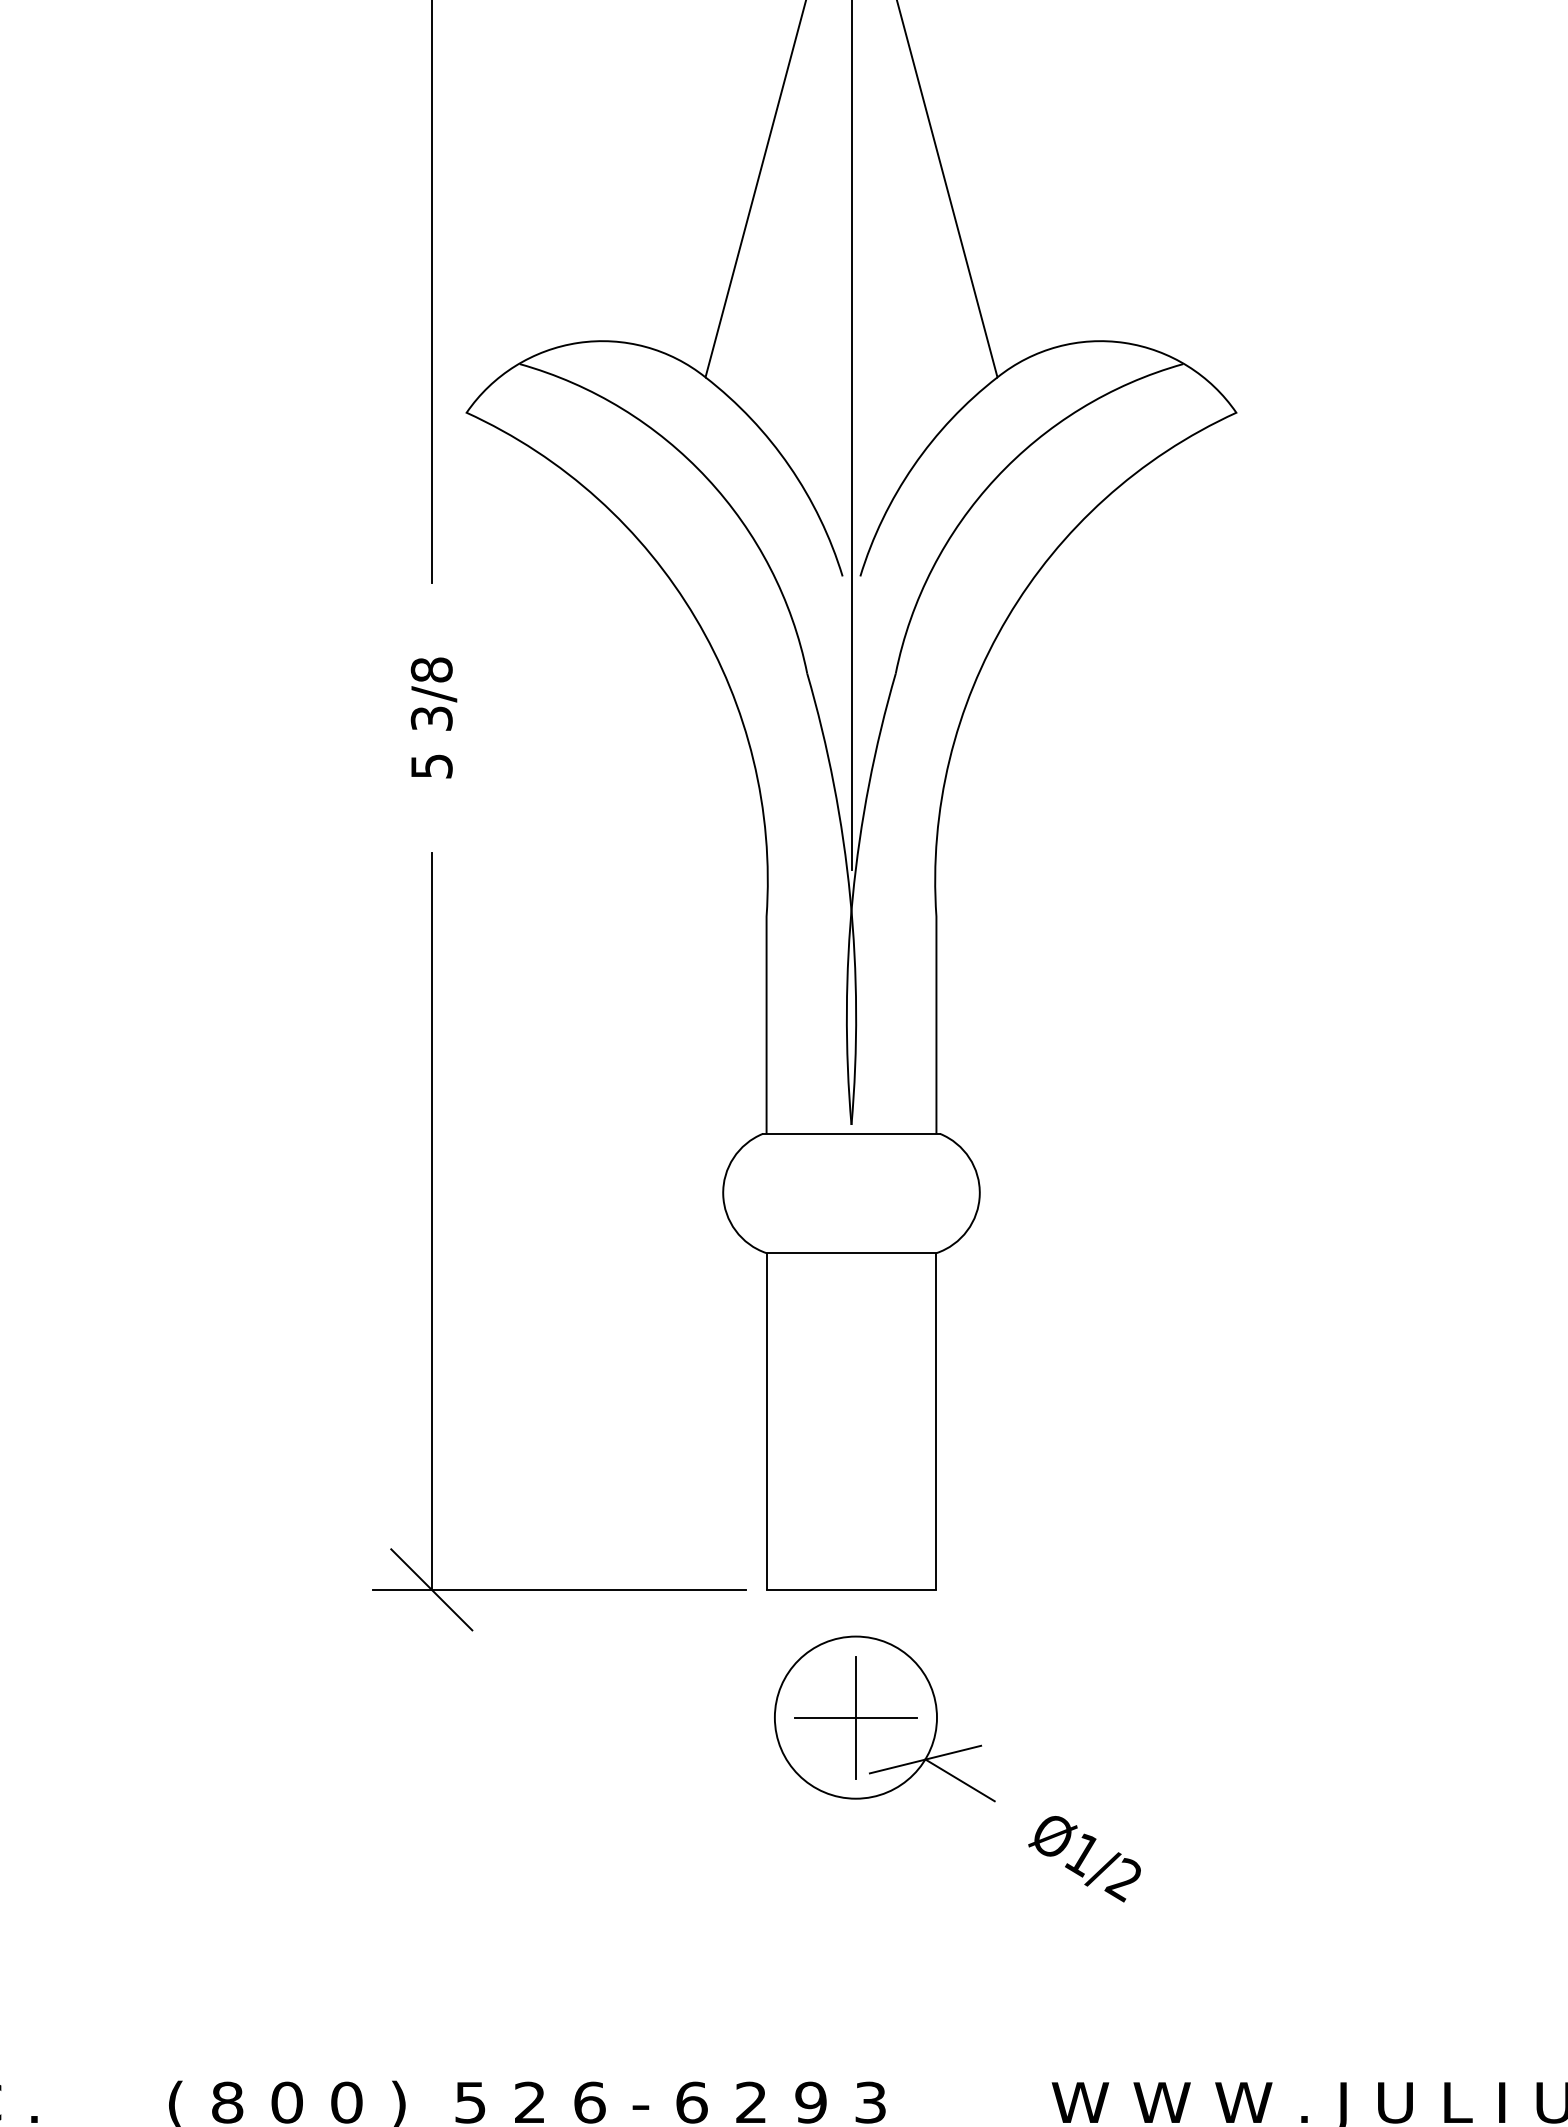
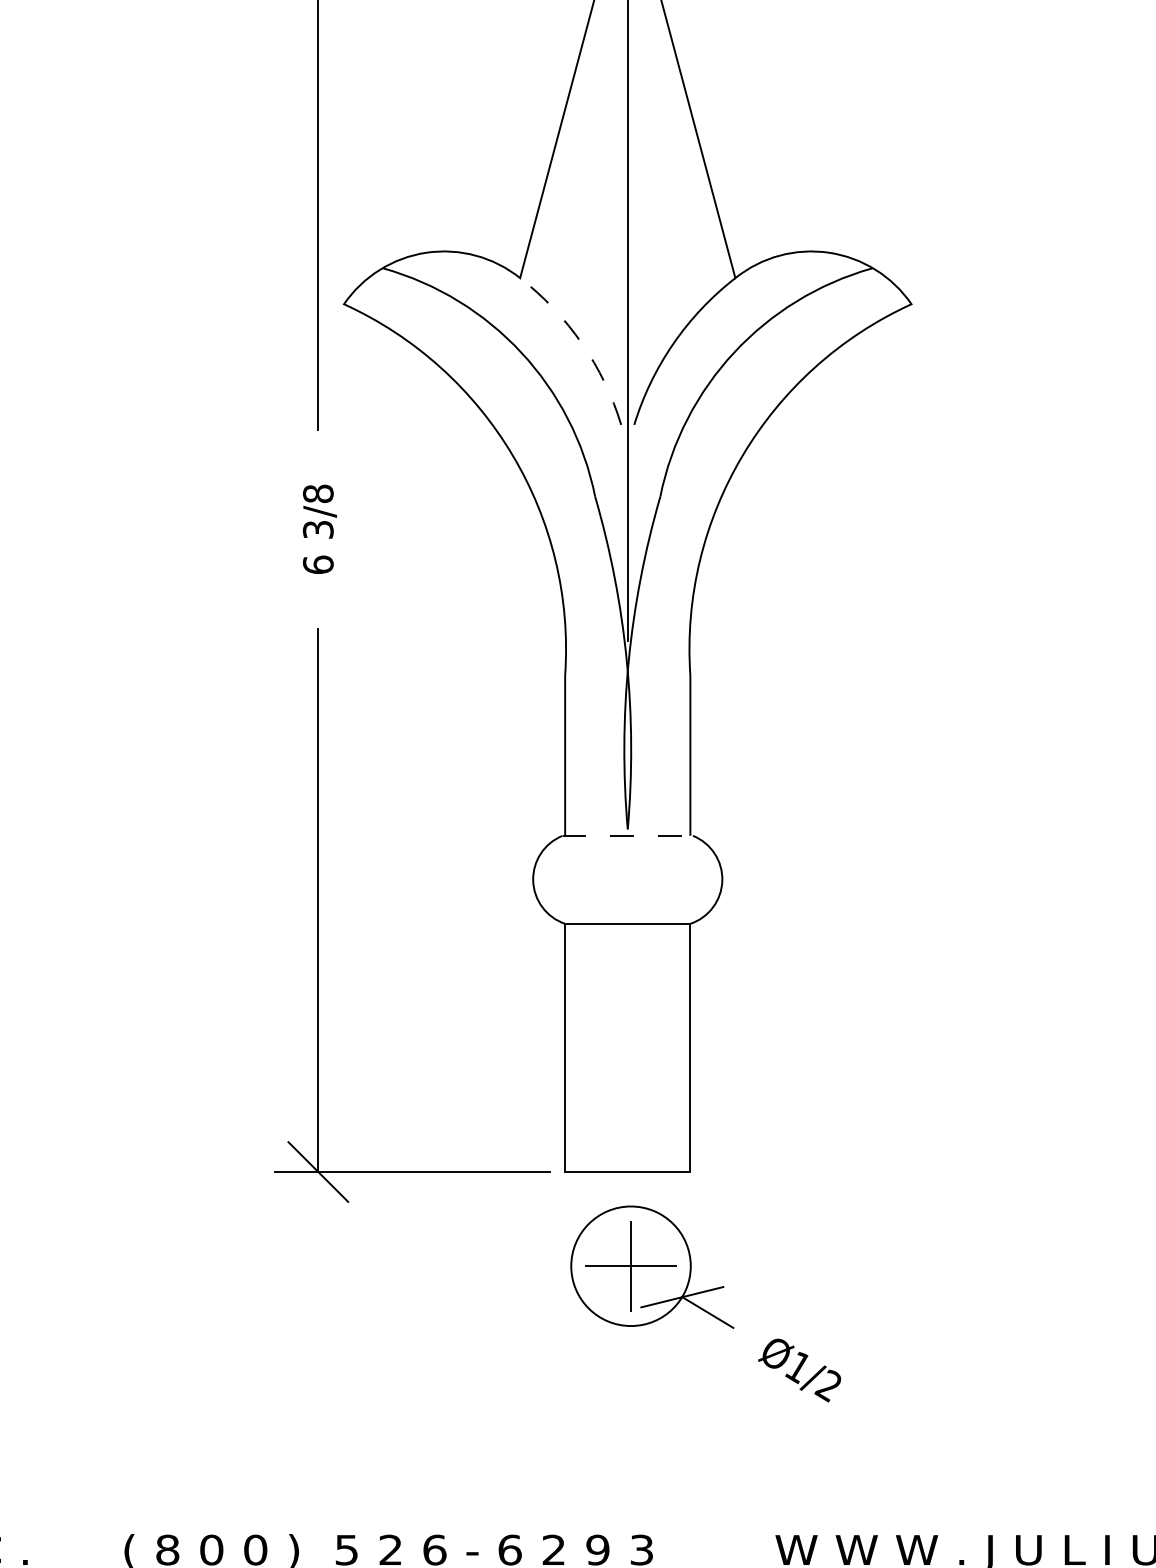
arc: (790, 466) -> (582, 343), solid -> dashed
text: (430, 765) -> (317, 564), 5 -> 6
line: (852, 1133) -> (628, 835), solid -> dashed

